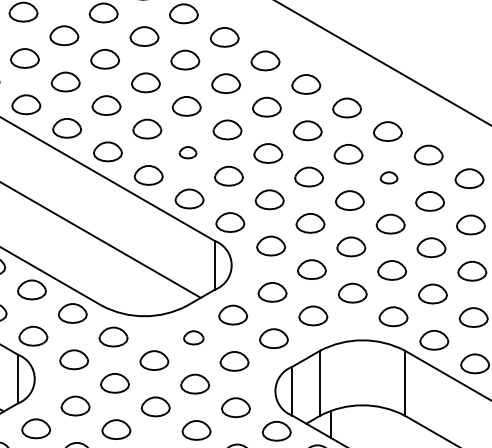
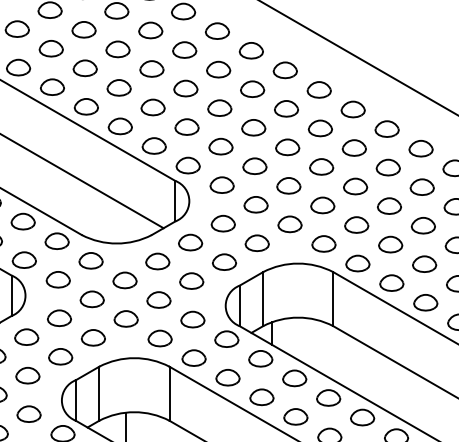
part: (187, 152) -> (152, 107), size x1.67
part: (388, 177) -> (319, 128), size x1.67
part: (193, 337) -> (157, 261), size x1.43

